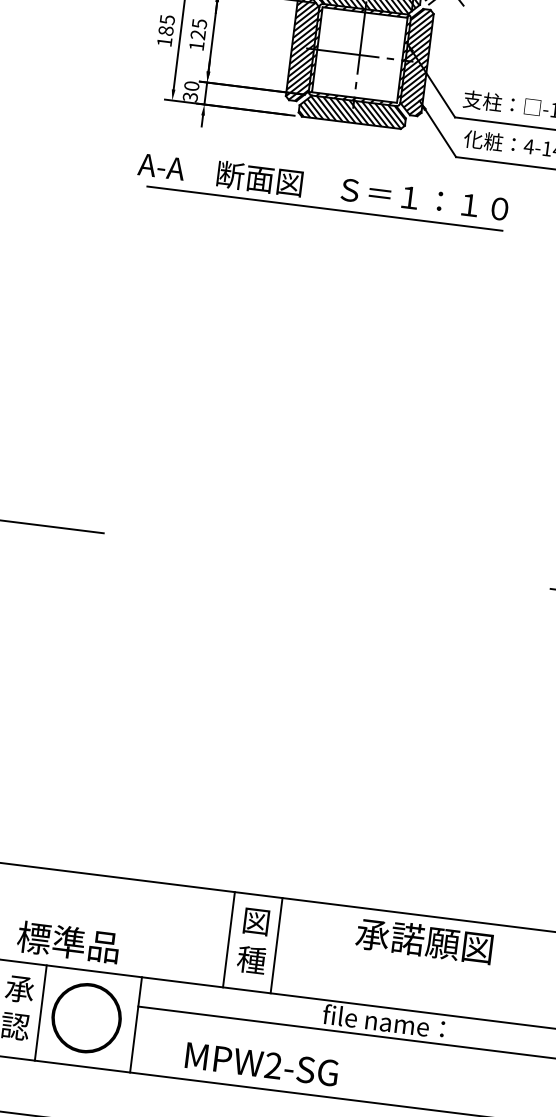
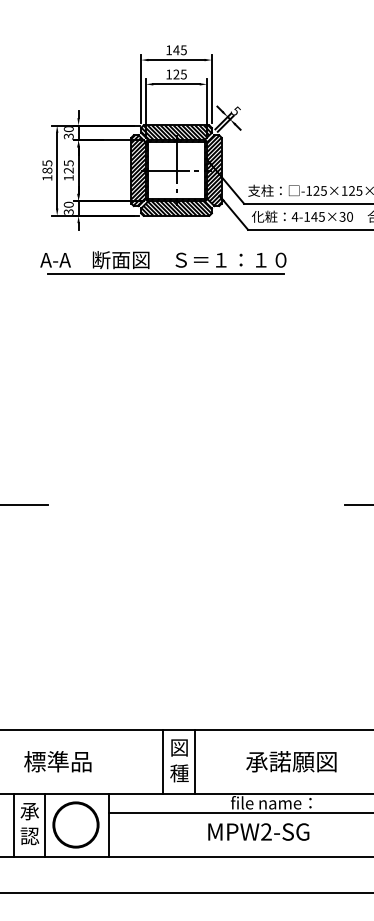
text: (424, 940) -> (291, 761), moved
text: (67, 941) -> (57, 761), moved
text: (261, 1063) -> (258, 831), moved

